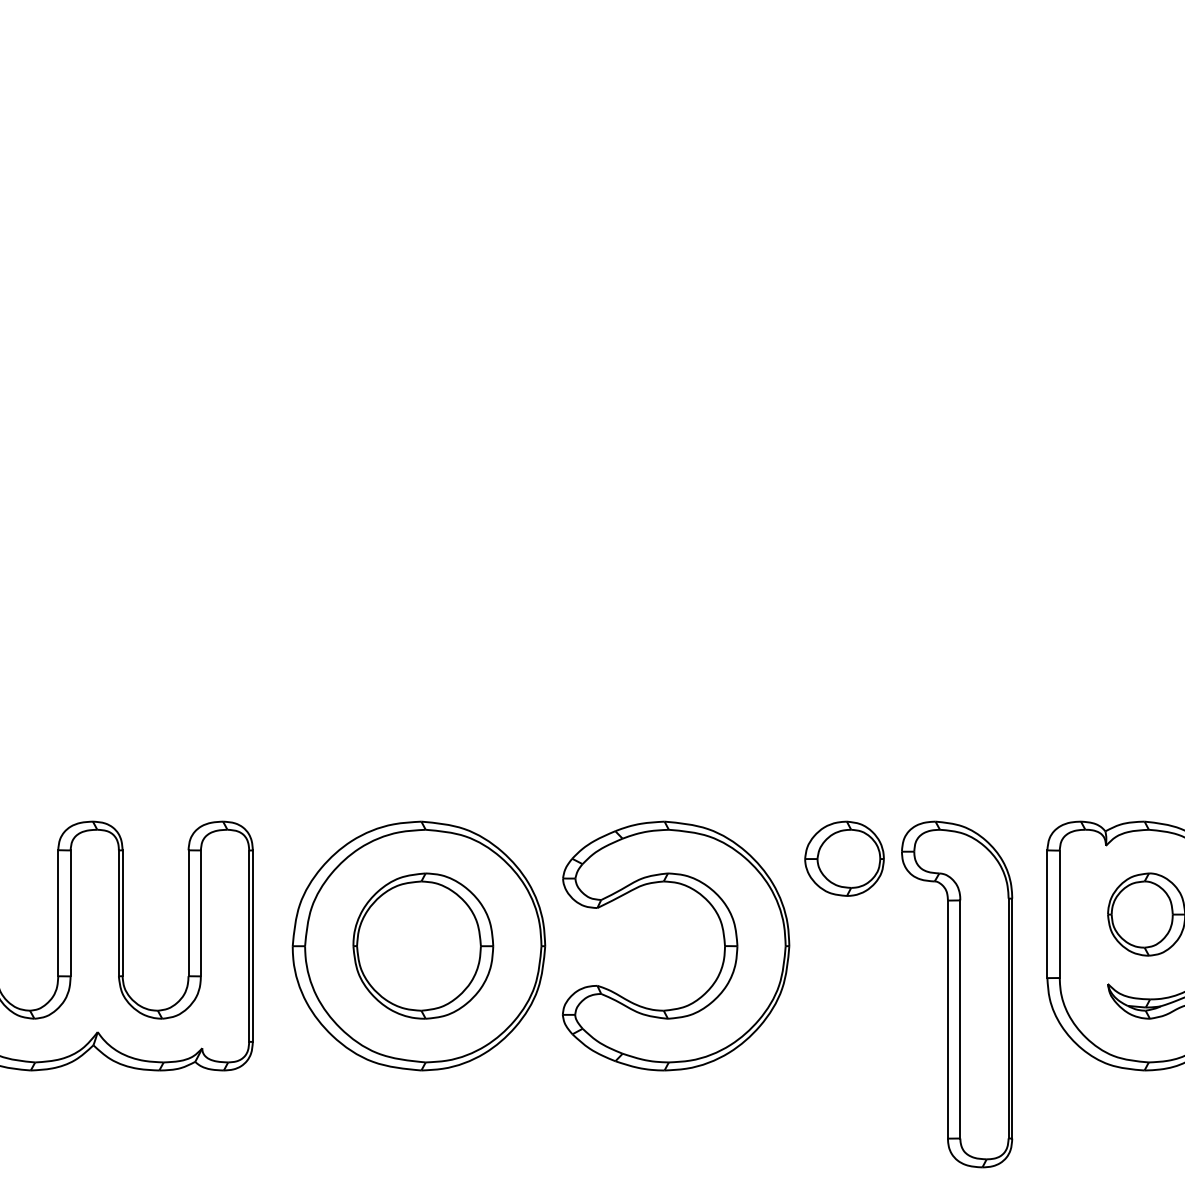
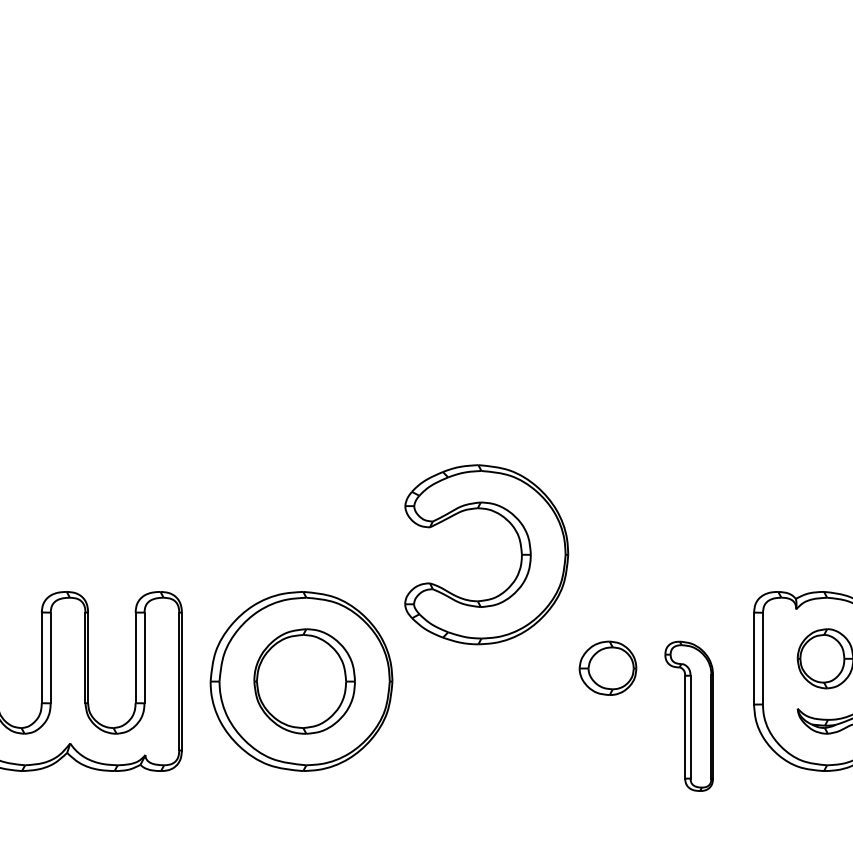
part: (844, 858) -> (607, 668), moved
part: (723, 943) -> (520, 552), moved
part: (957, 994) -> (689, 716), size x0.6

